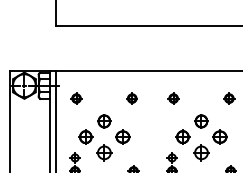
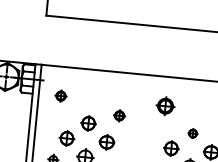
part: (131, 98) -> (118, 115), moved
part: (173, 98) -> (165, 106), size x1.6
part: (201, 121) -> (192, 133), size x0.6

